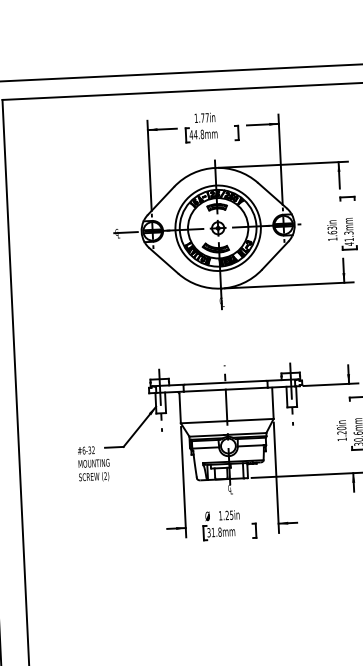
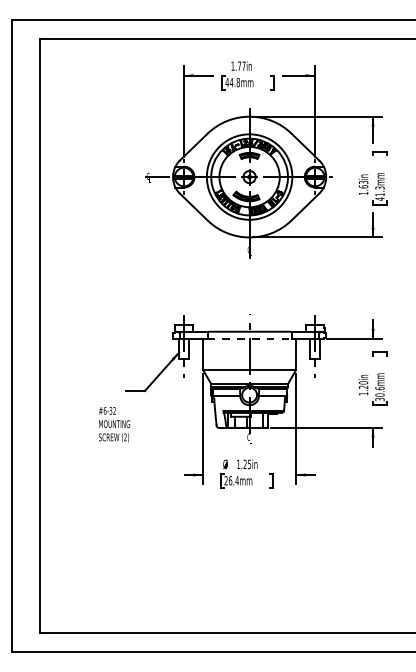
line: (226, 389) -> (250, 338), solid -> dashed
text: (94, 463) -> (114, 424), moved
text: (214, 532) -> (231, 480), 31.8mm -> 26.4mm

